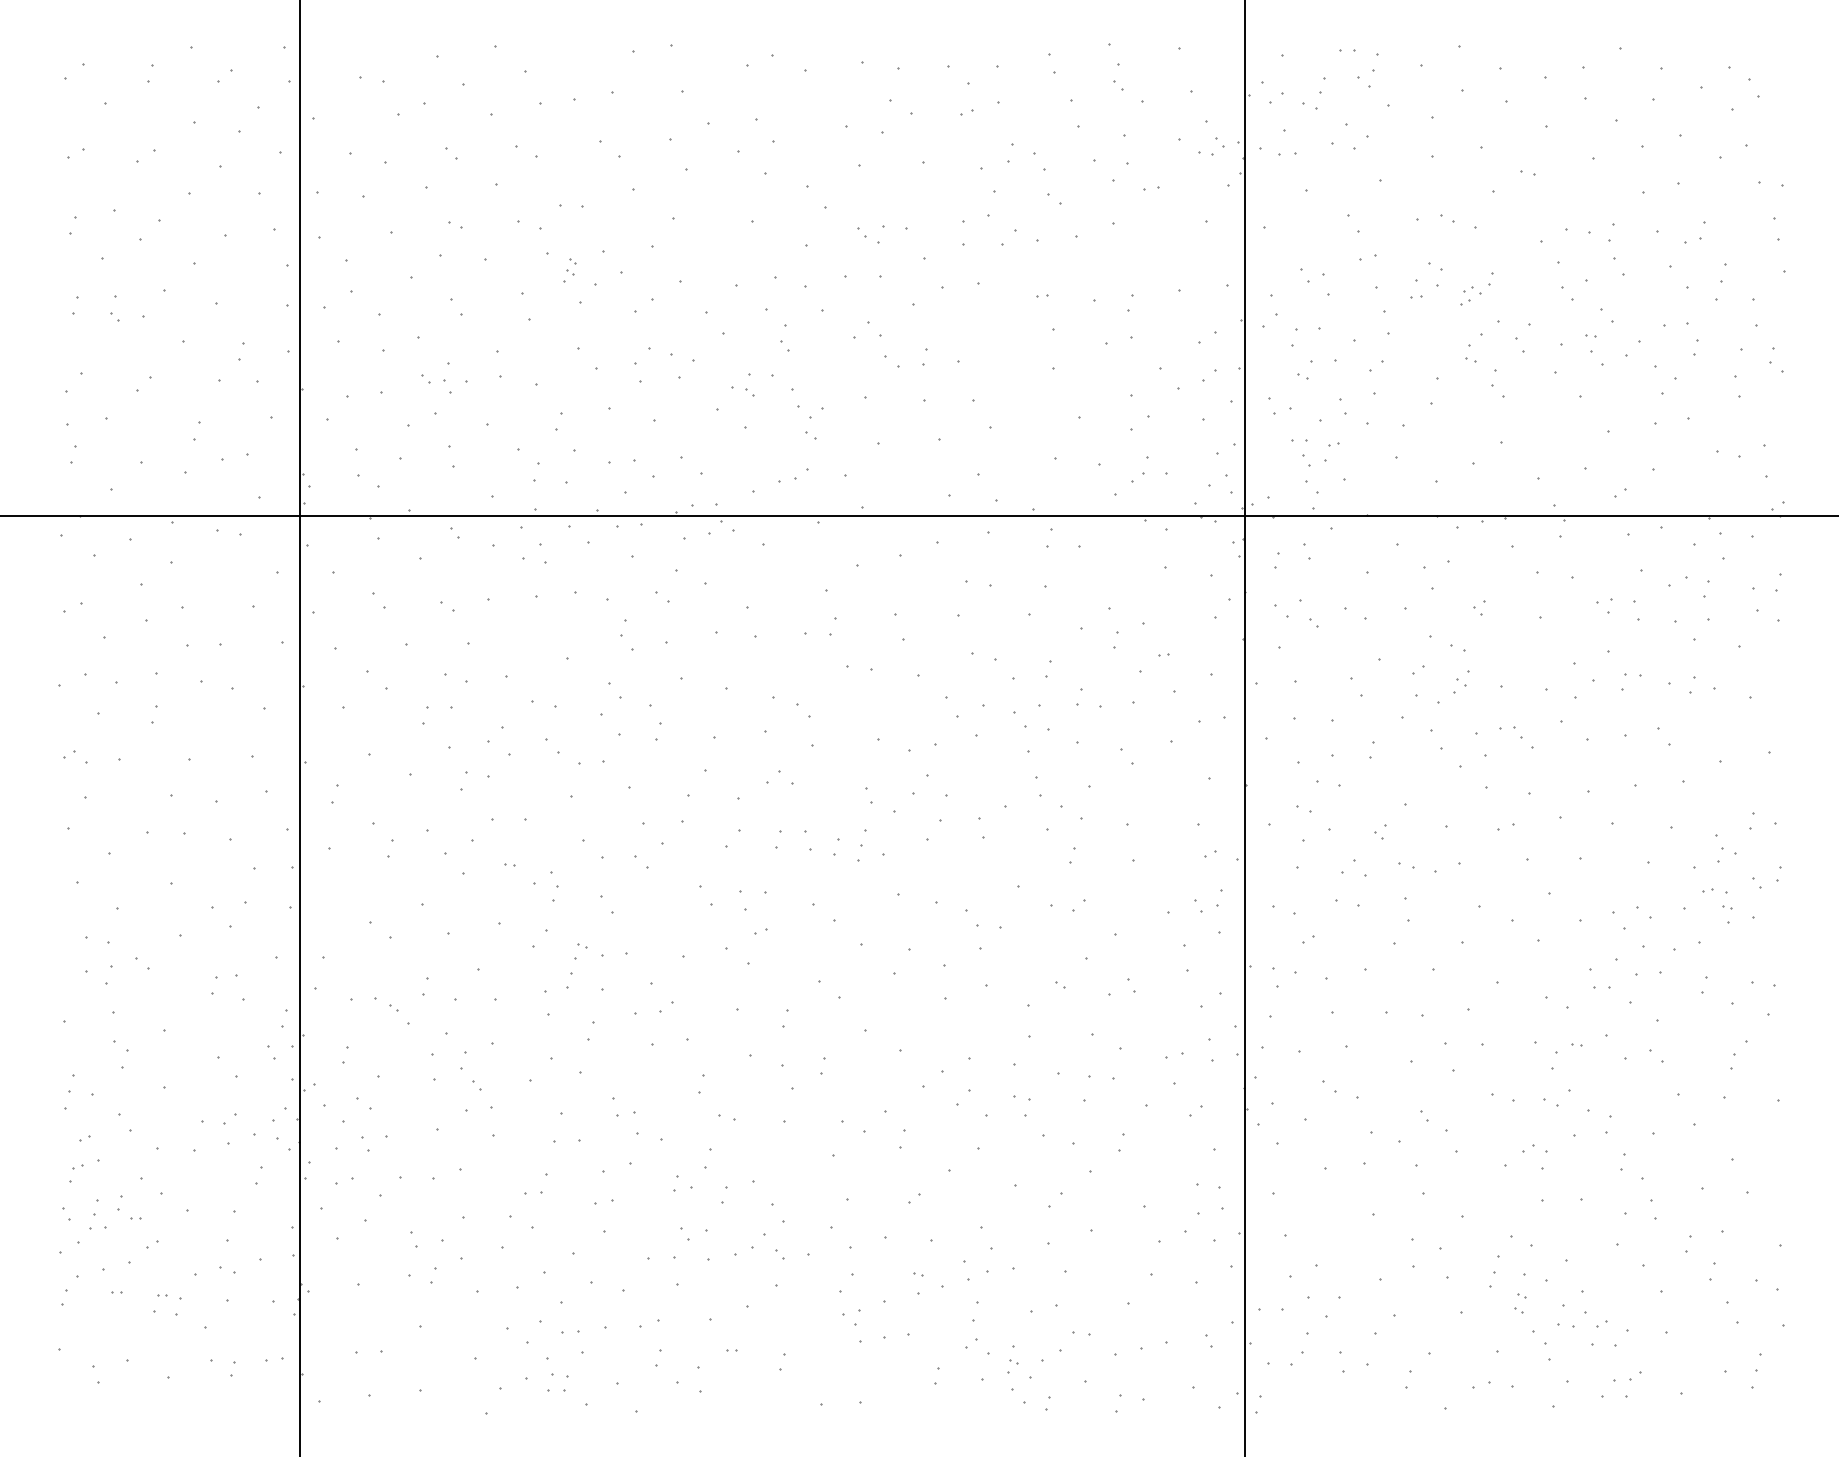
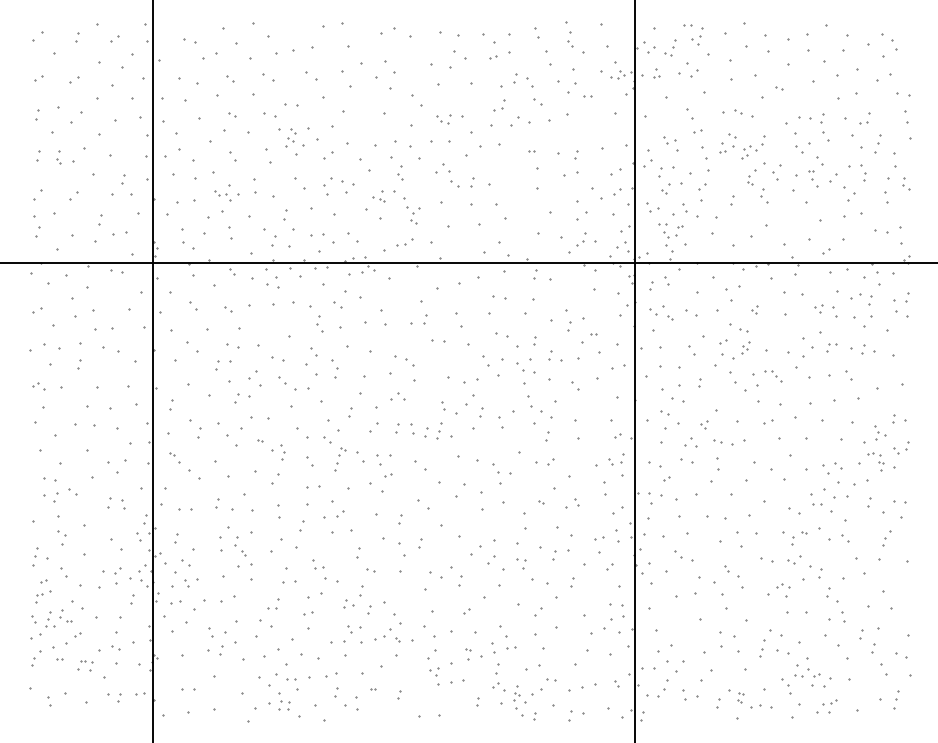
part: (1287, 144) -> (656, 73), size x0.62
part: (979, 206) -> (499, 105), size x0.62
part: (569, 269) -> (290, 137), size x1.43
part: (1477, 289) -> (753, 147), size x1.43
part: (1436, 393) -> (732, 200), size x0.62
part: (687, 808) -> (350, 412), size x0.62
part: (944, 808) -> (481, 412), size x0.62
part: (577, 965) -> (340, 459), moved
part: (242, 989) -> (123, 504), size x0.62
part: (398, 1014) -> (174, 457), moved
part: (1087, 1089) -> (554, 555), size x0.62
part: (1002, 1269) -> (511, 647), size x0.62
part: (1520, 1303) -> (740, 697), moved

